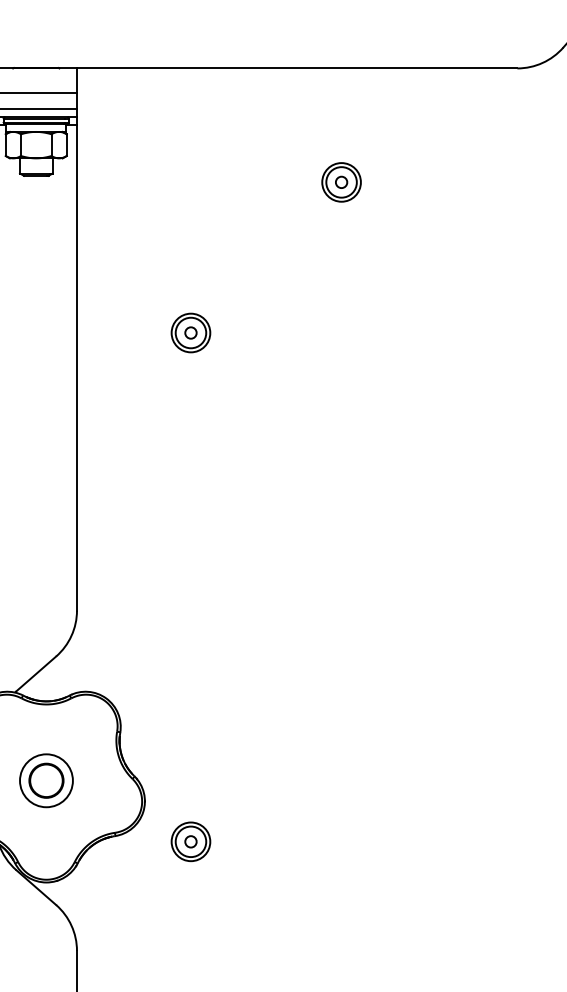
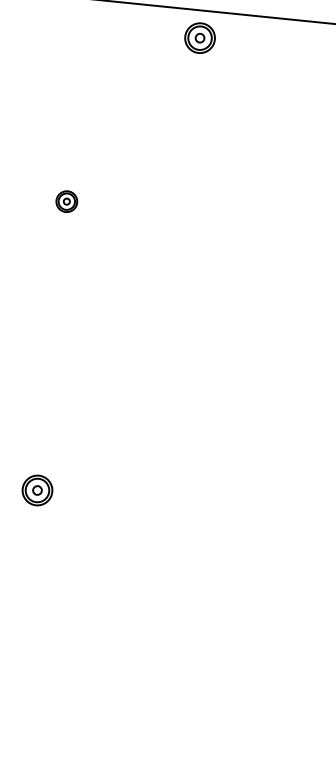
part: (341, 182) -> (199, 38), moved
part: (190, 332) -> (66, 201), size x0.7
part: (190, 841) -> (37, 490), moved

